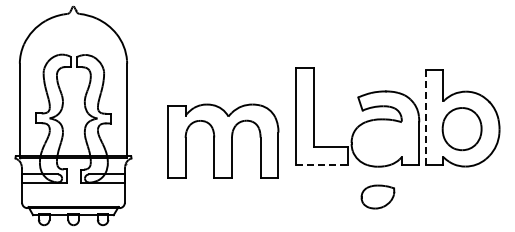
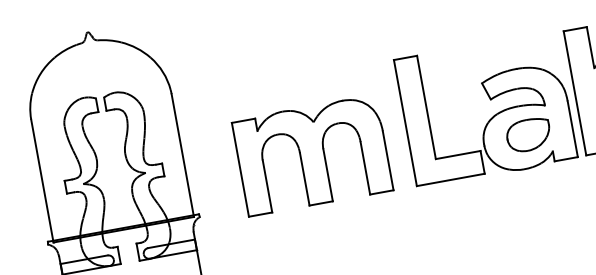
line: (425, 117) -> (574, 93), dashed -> solid
part: (223, 140) -> (312, 154), moved
line: (322, 164) -> (451, 179), dashed -> solid
part: (377, 196) -> (528, 134), moved

